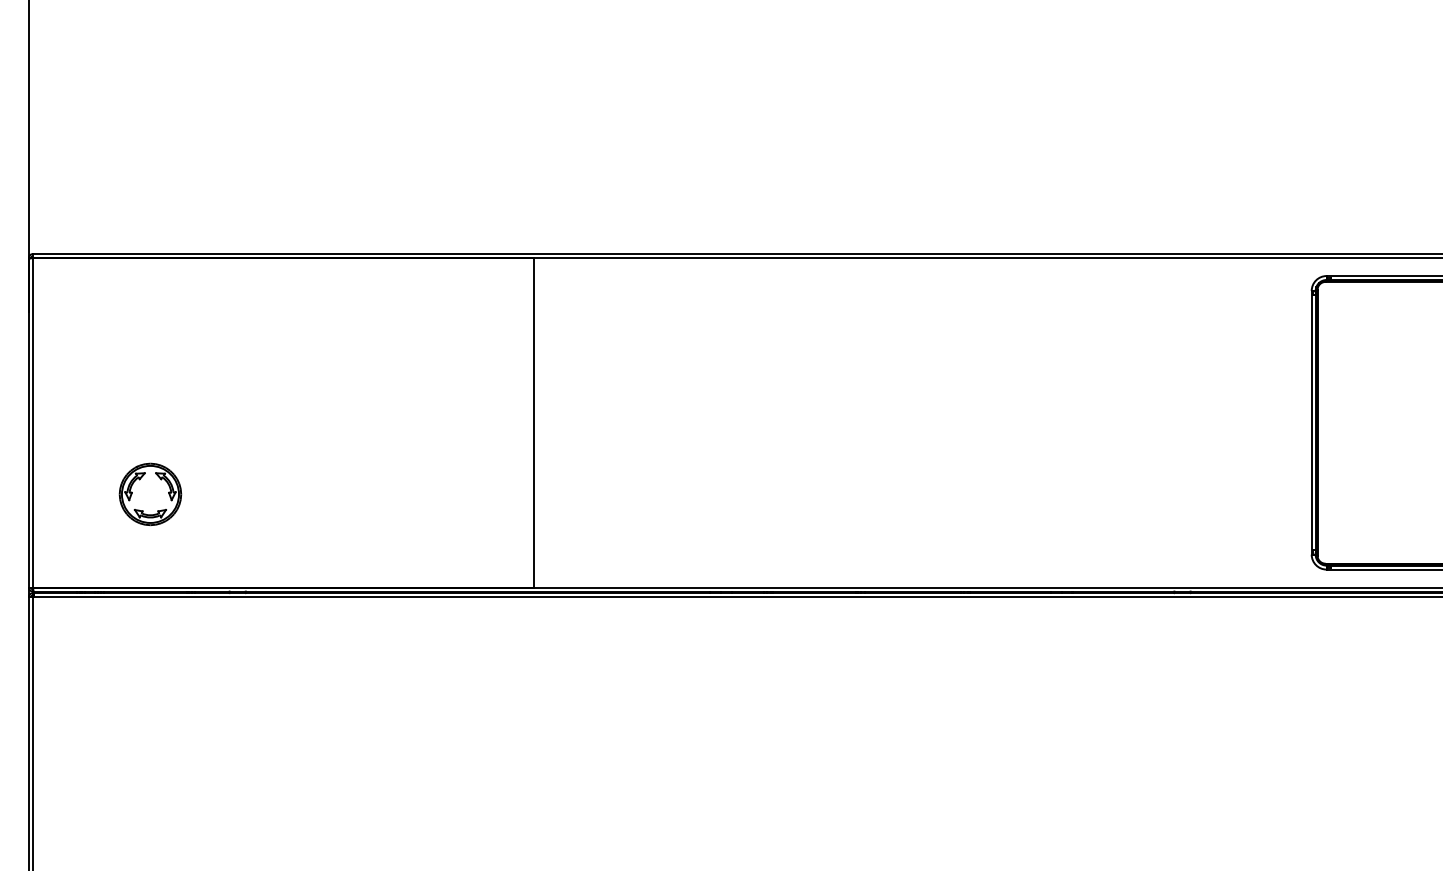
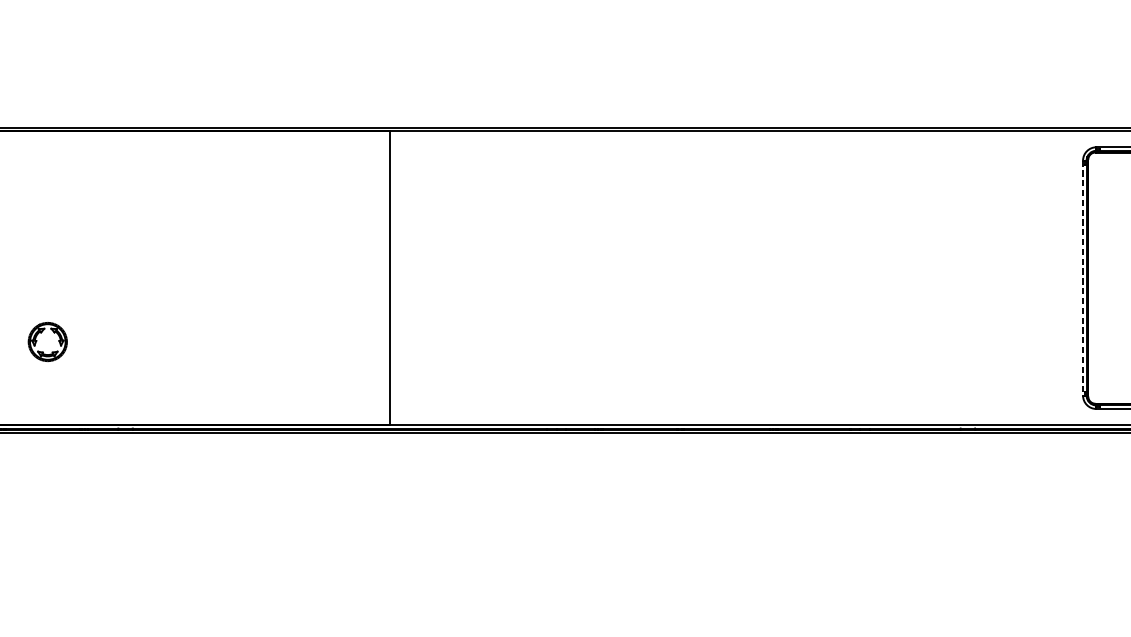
line: (1311, 422) -> (1082, 277), solid -> dashed
part: (150, 494) -> (47, 342), size x0.7

